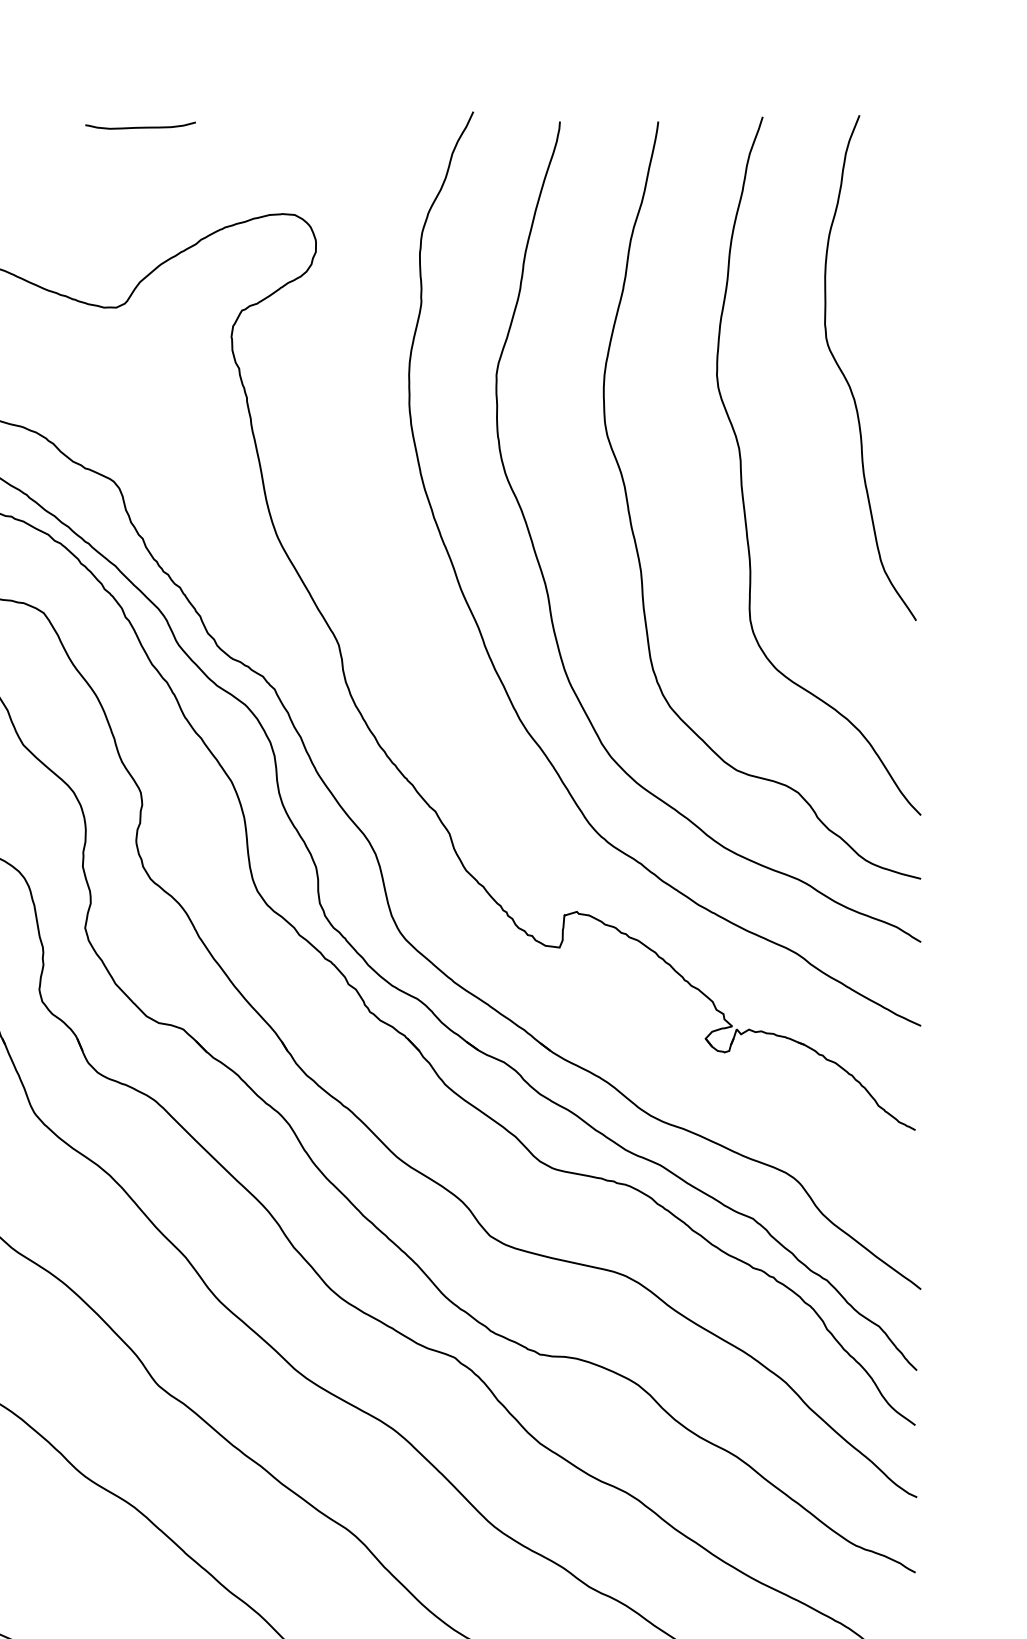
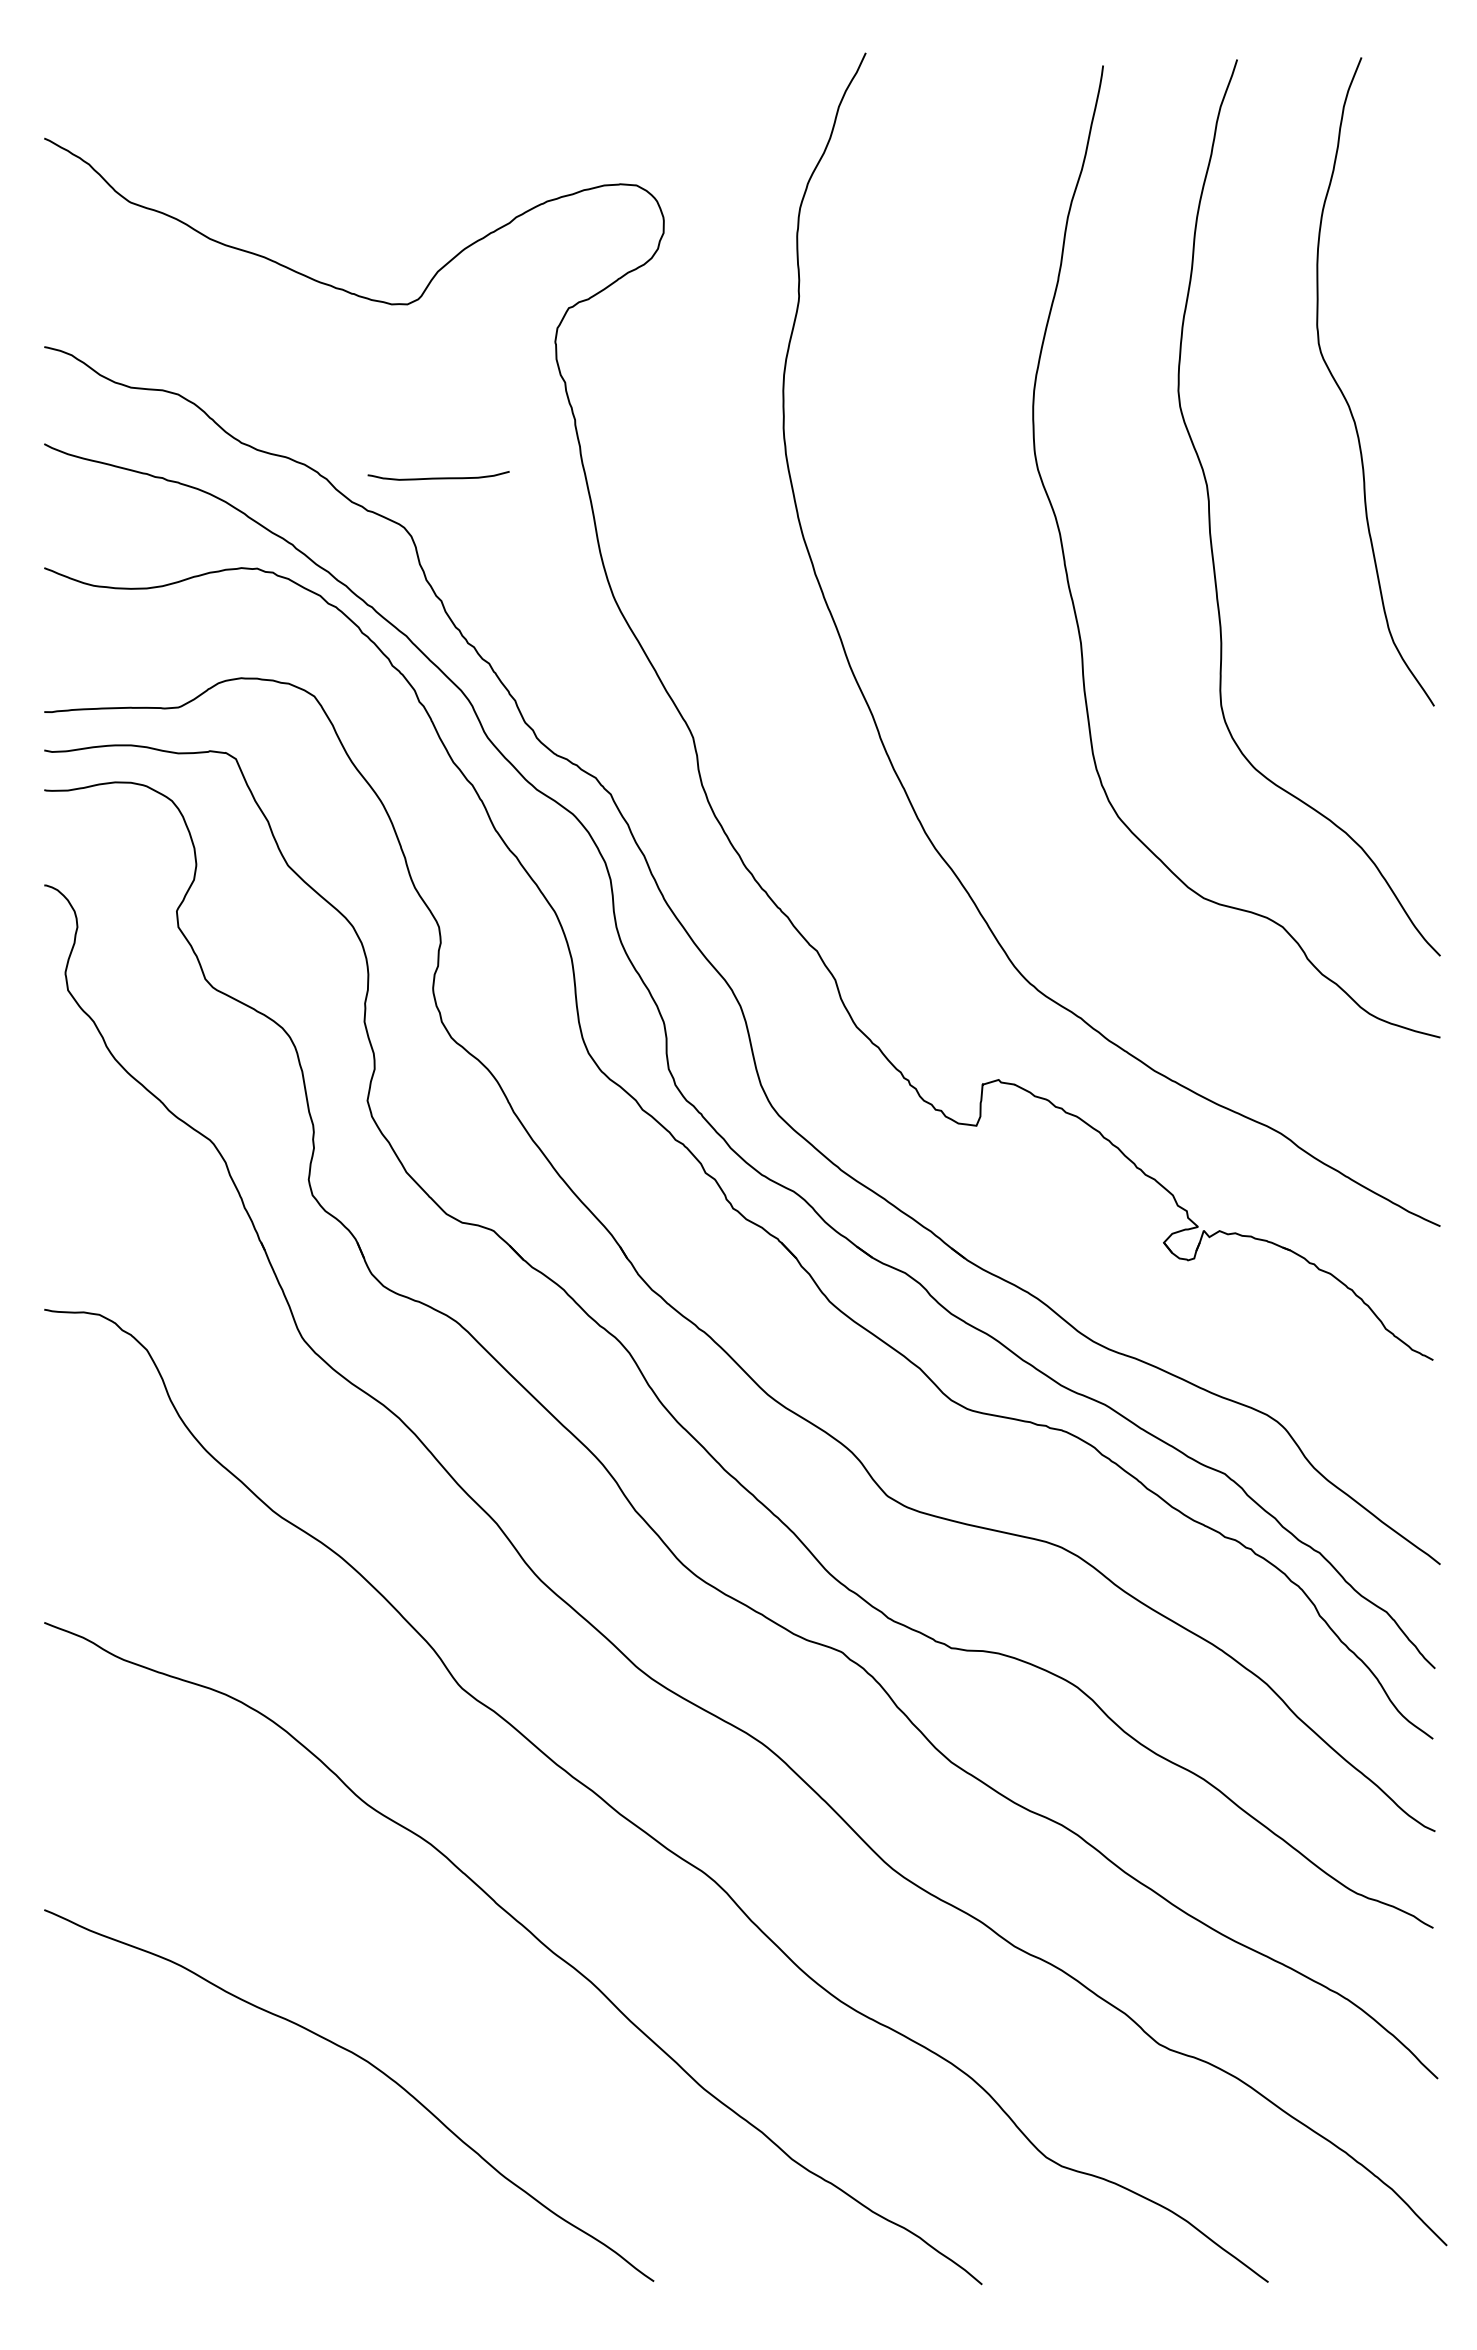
curve: (140, 126) -> (438, 477), moved
curve: (544, 578) -> (957, 652), removed

